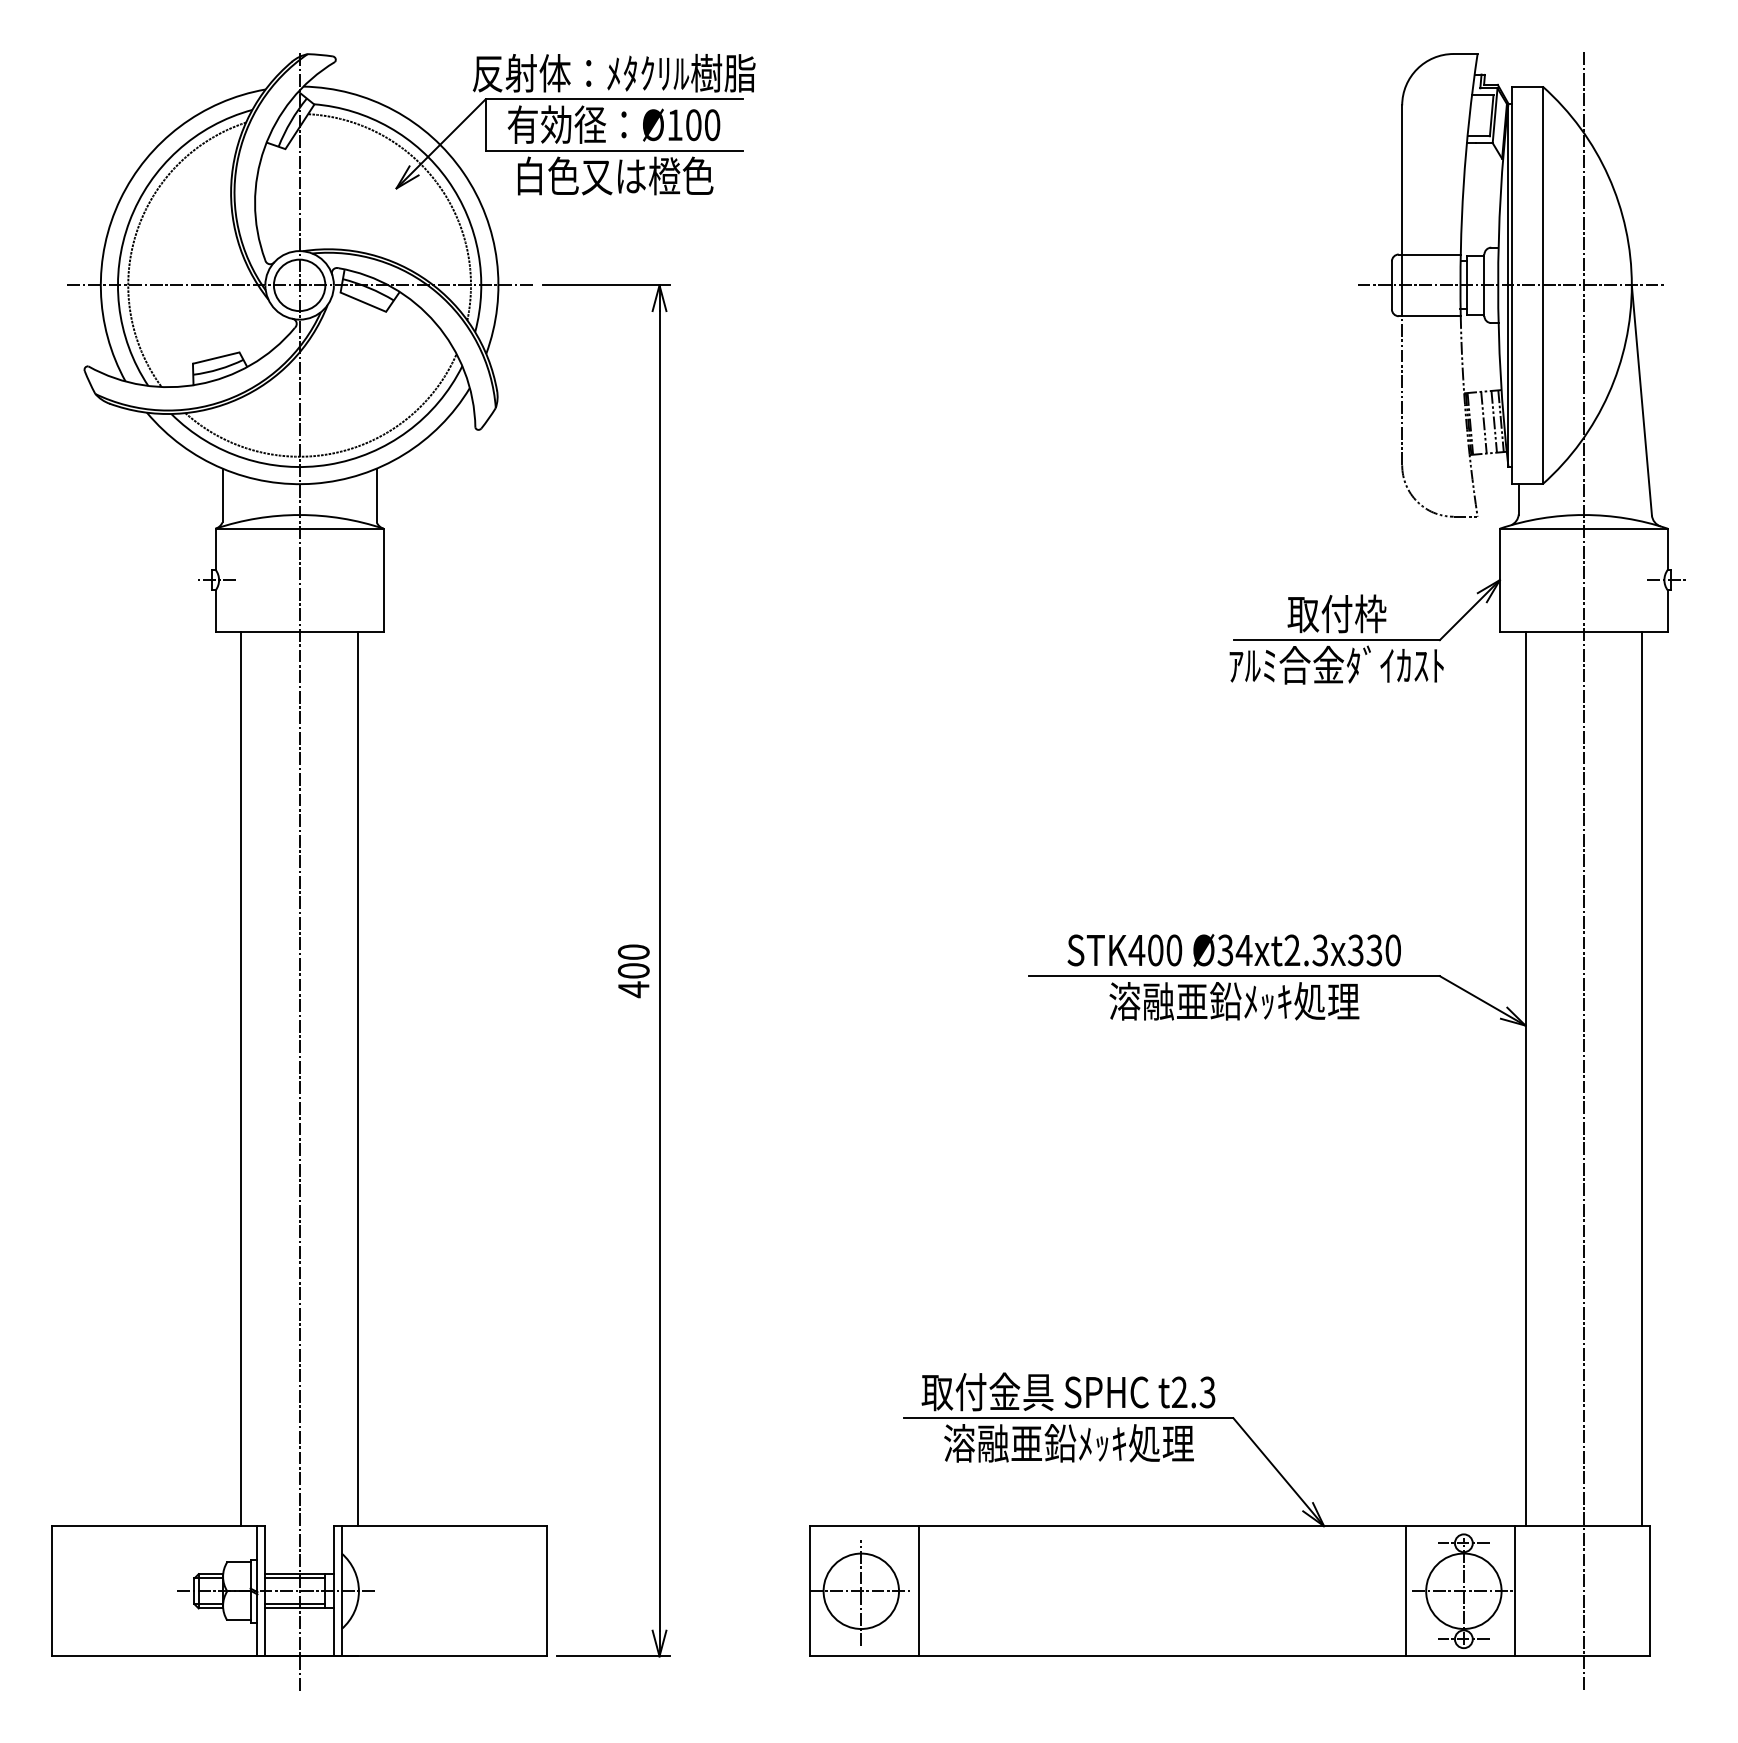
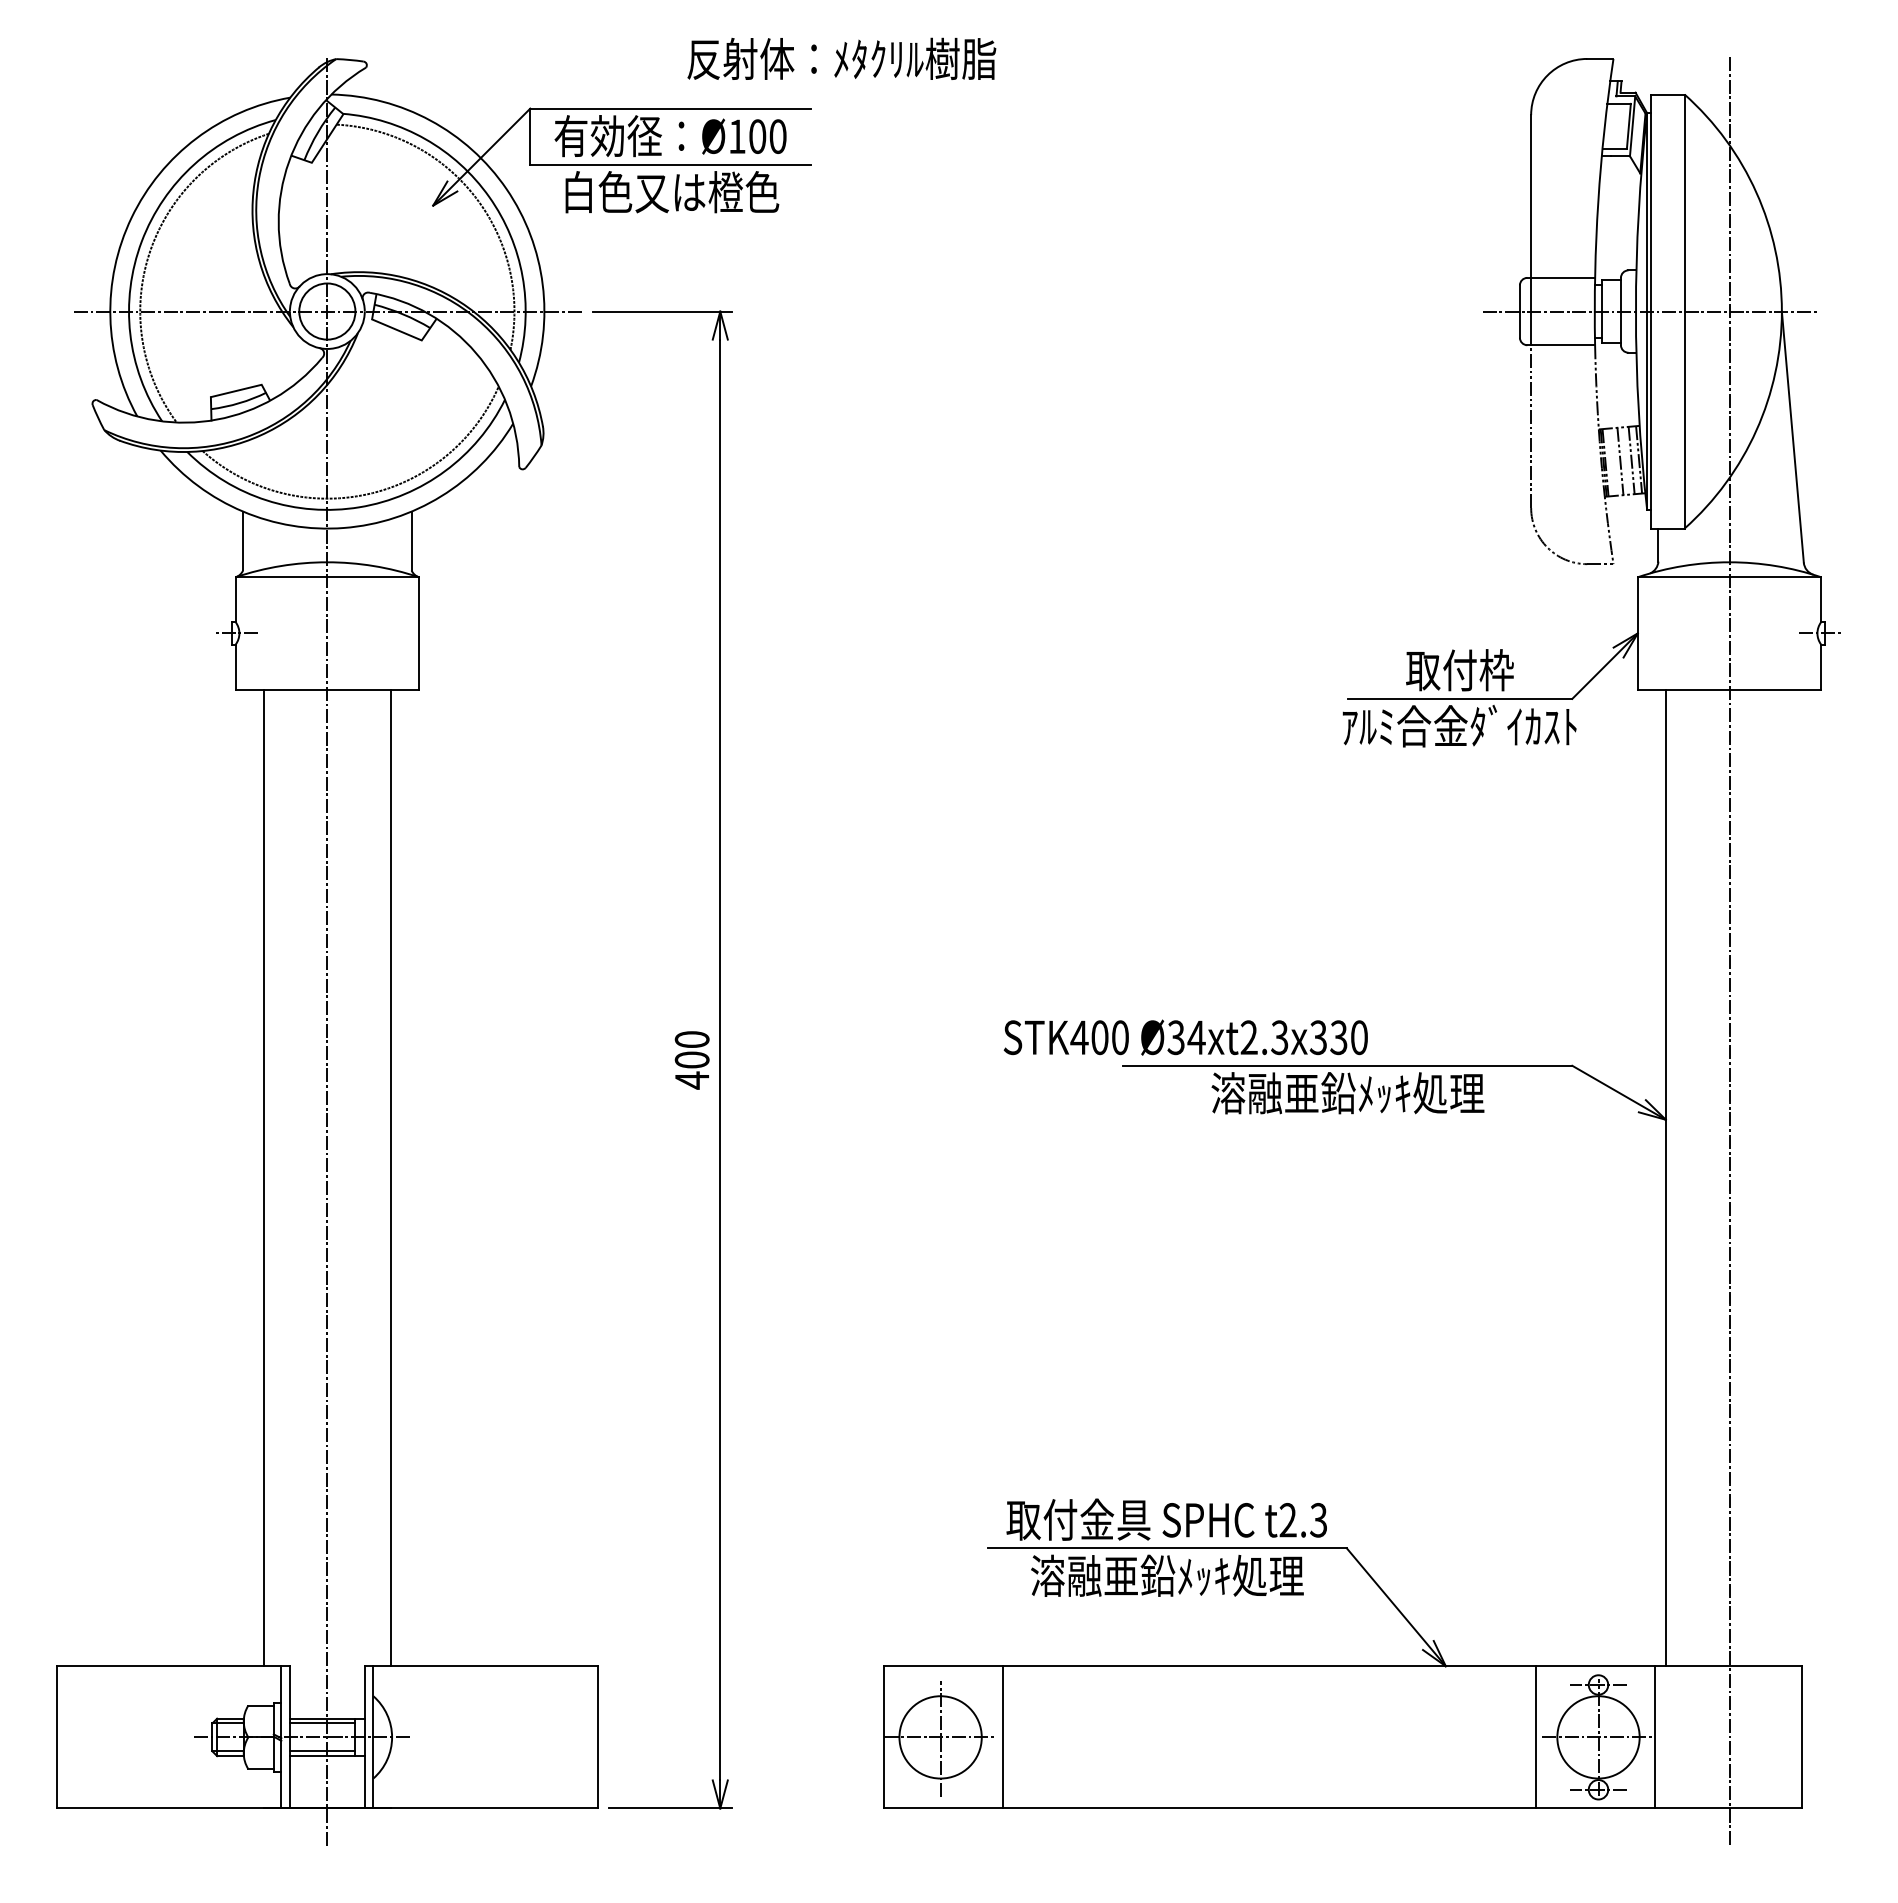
text: (613, 72) -> (841, 58), moved
text: (1233, 950) -> (1185, 1037), moved
line: (1642, 1078) -> (1793, 1177), removed

